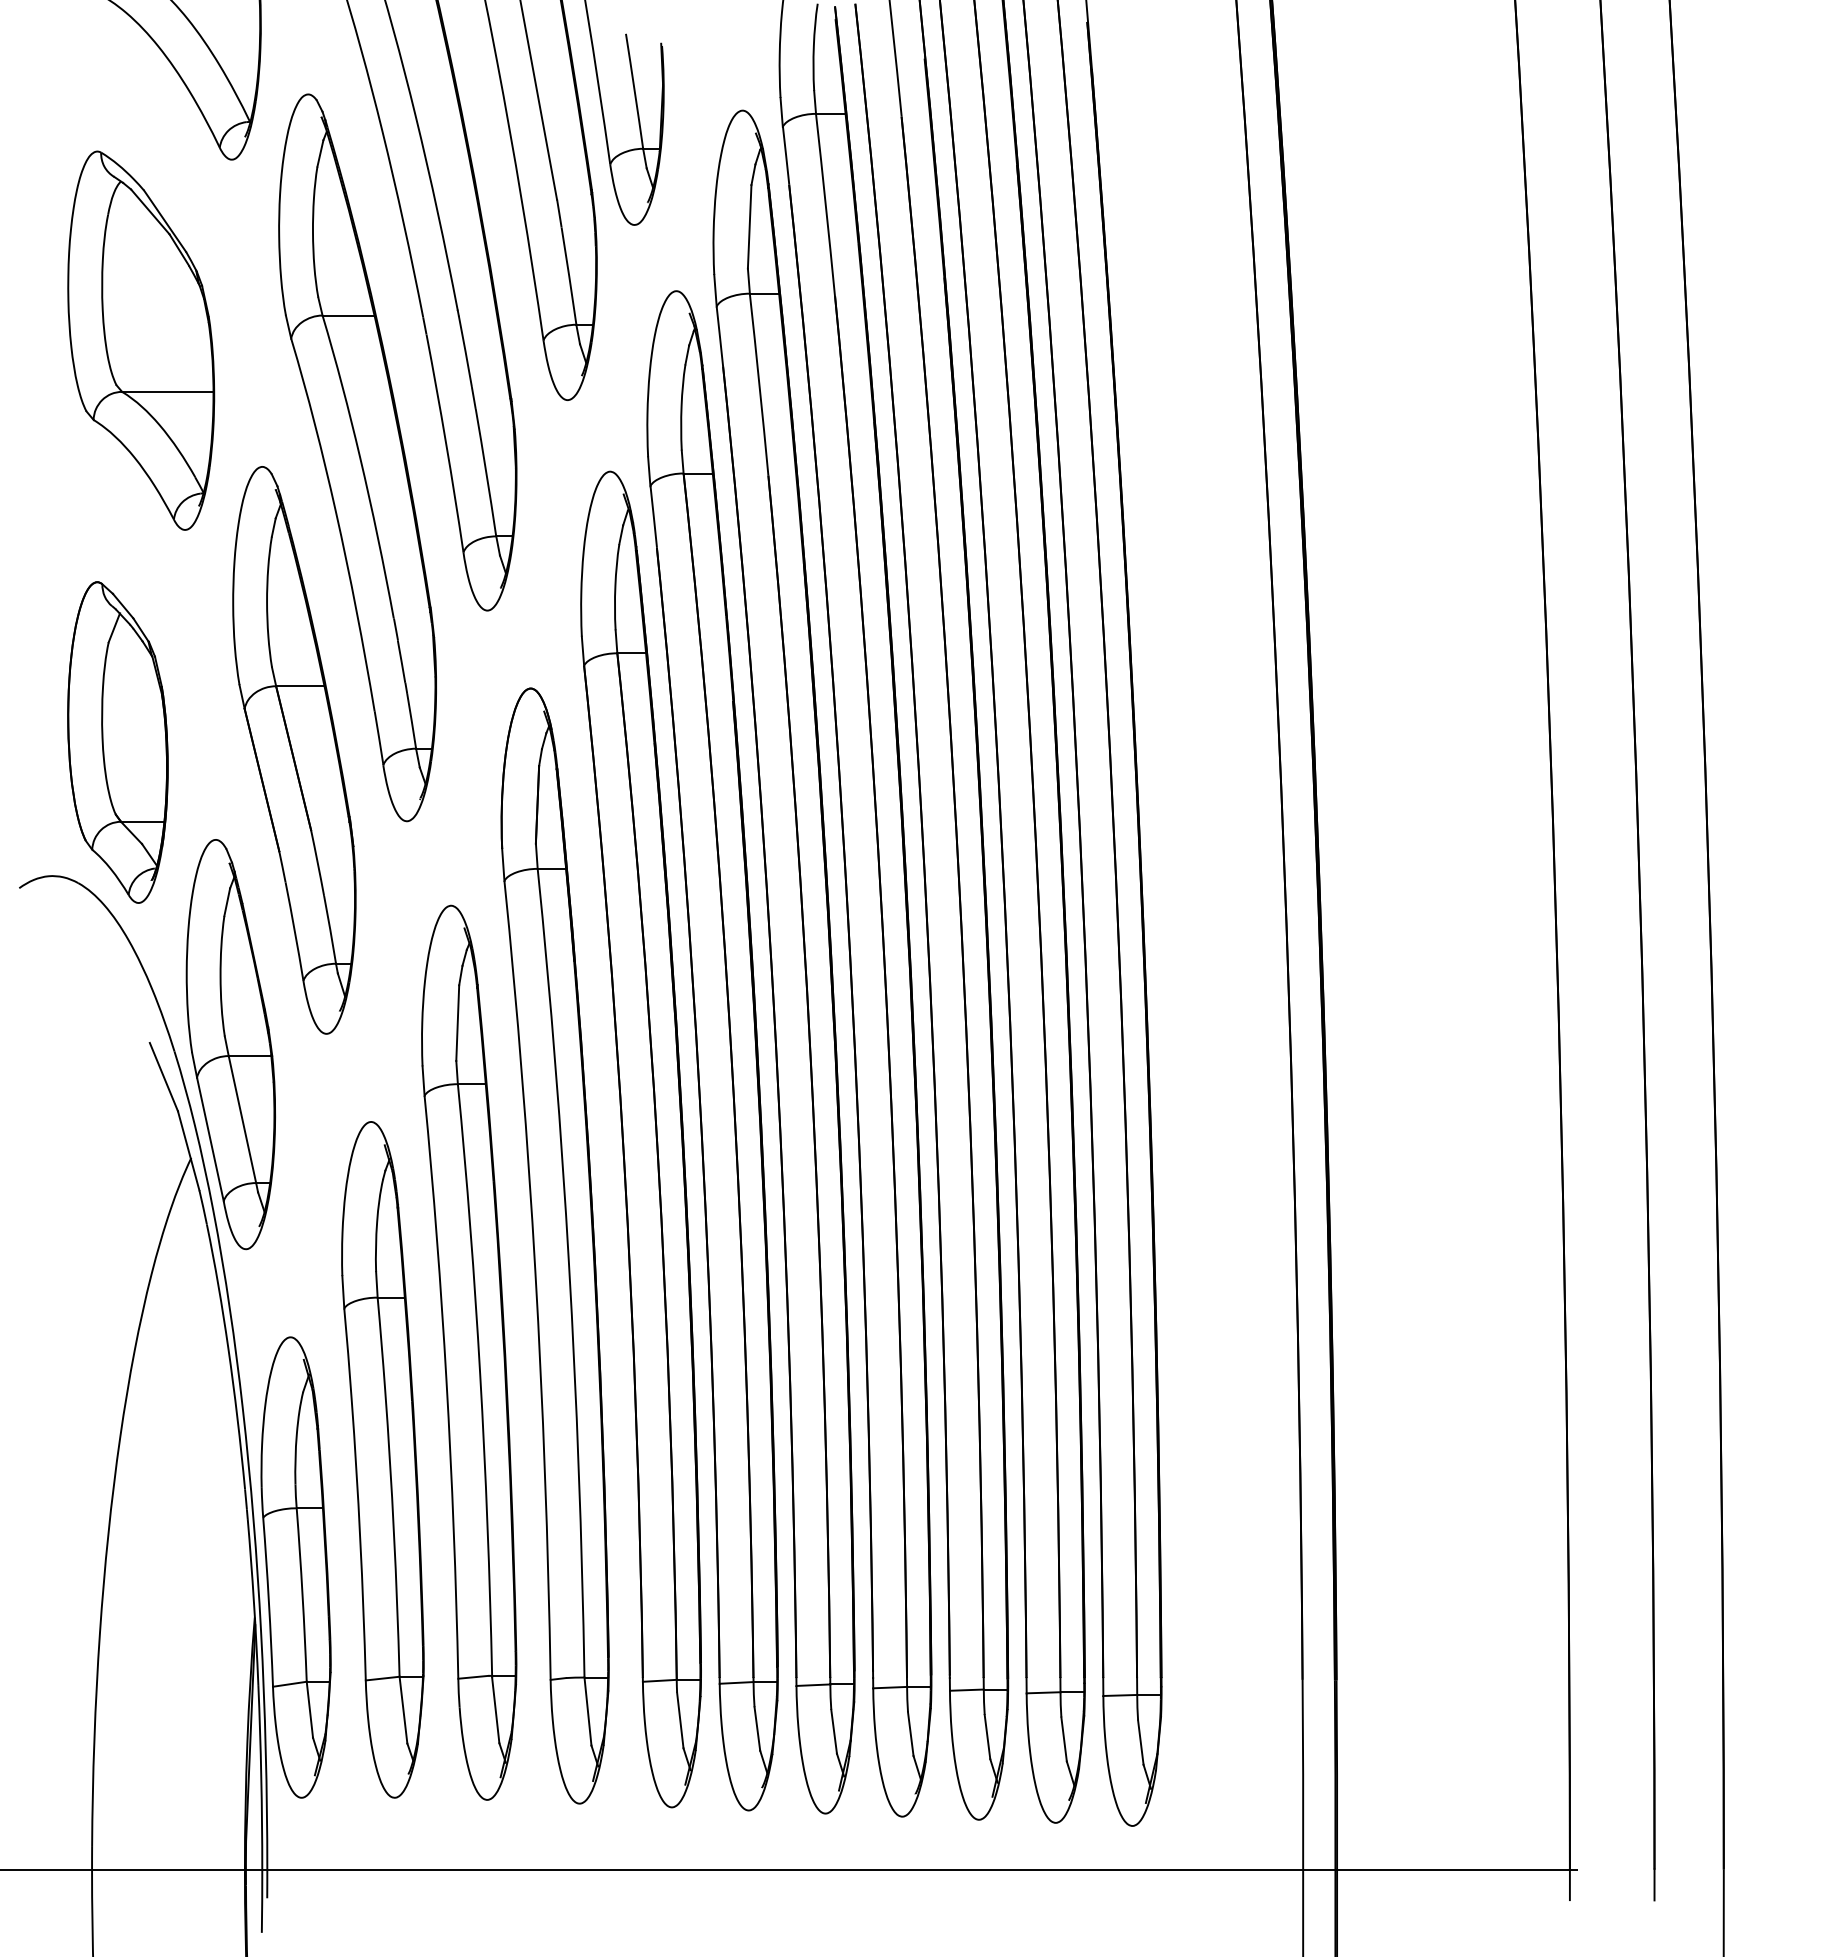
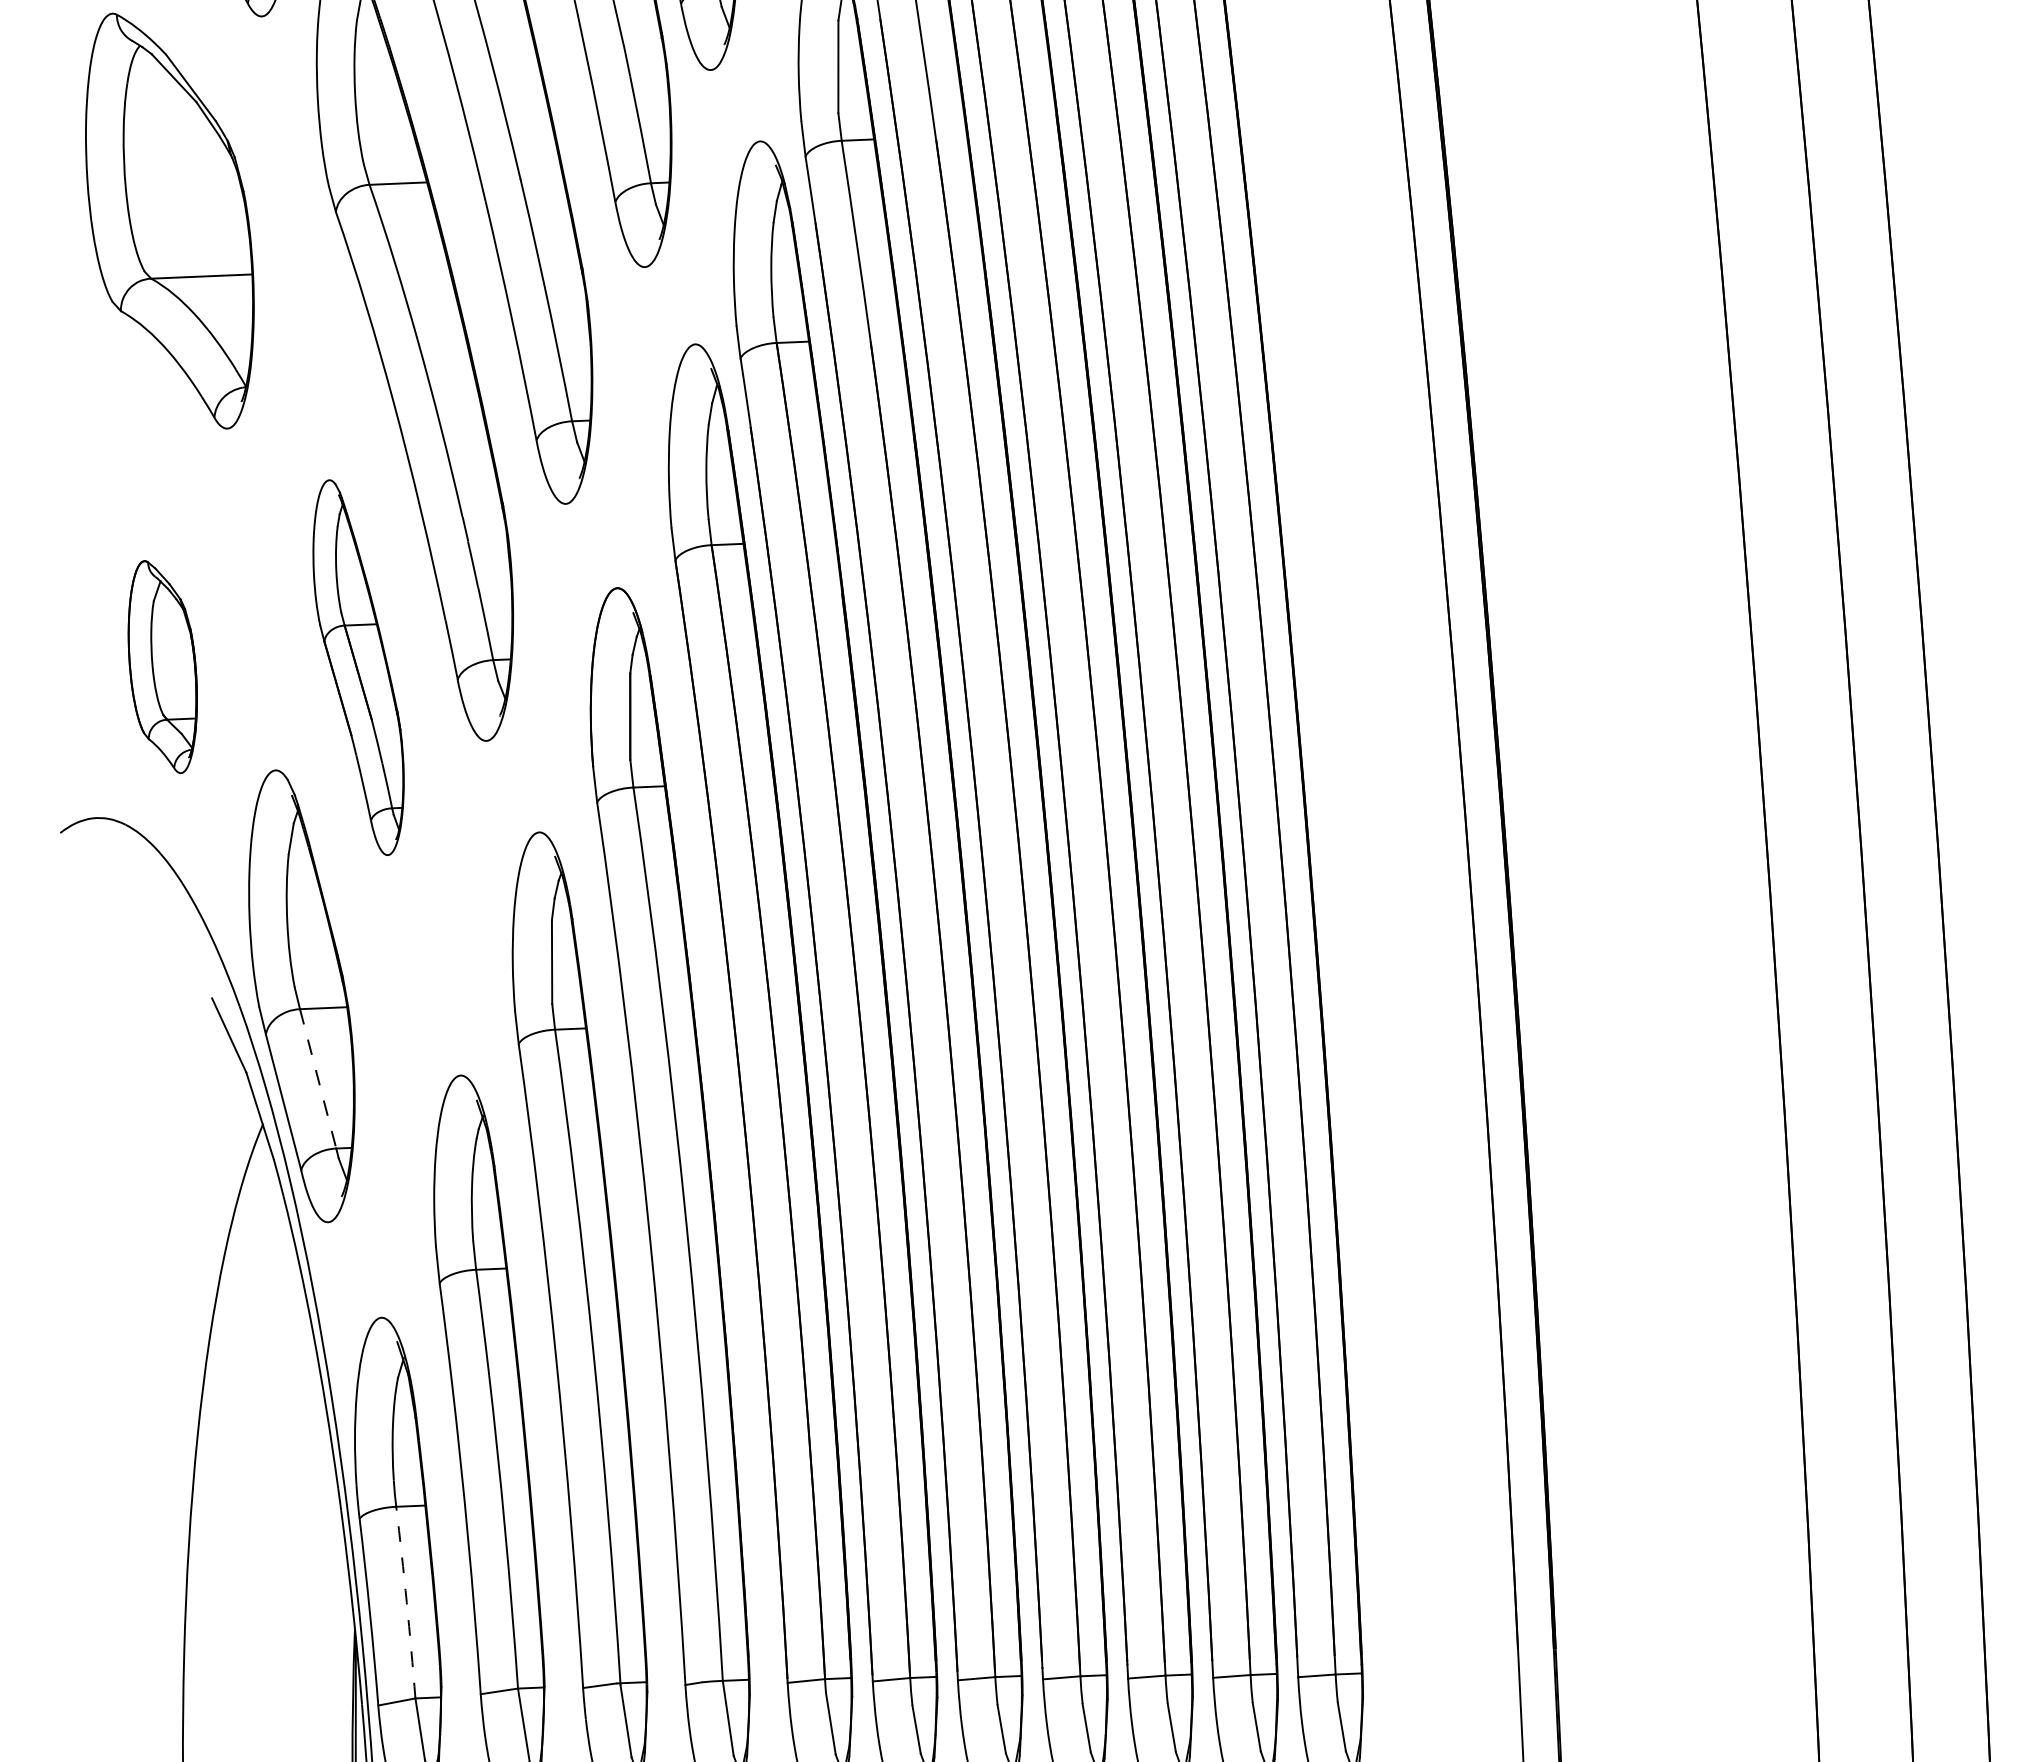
part: (117, 742) -> (162, 667), size x0.6
part: (294, 750) -> (358, 667), size x0.6
line: (242, 1119) -> (318, 1078), solid -> dashed
arc: (302, 1594) -> (406, 1601), solid -> dashed

